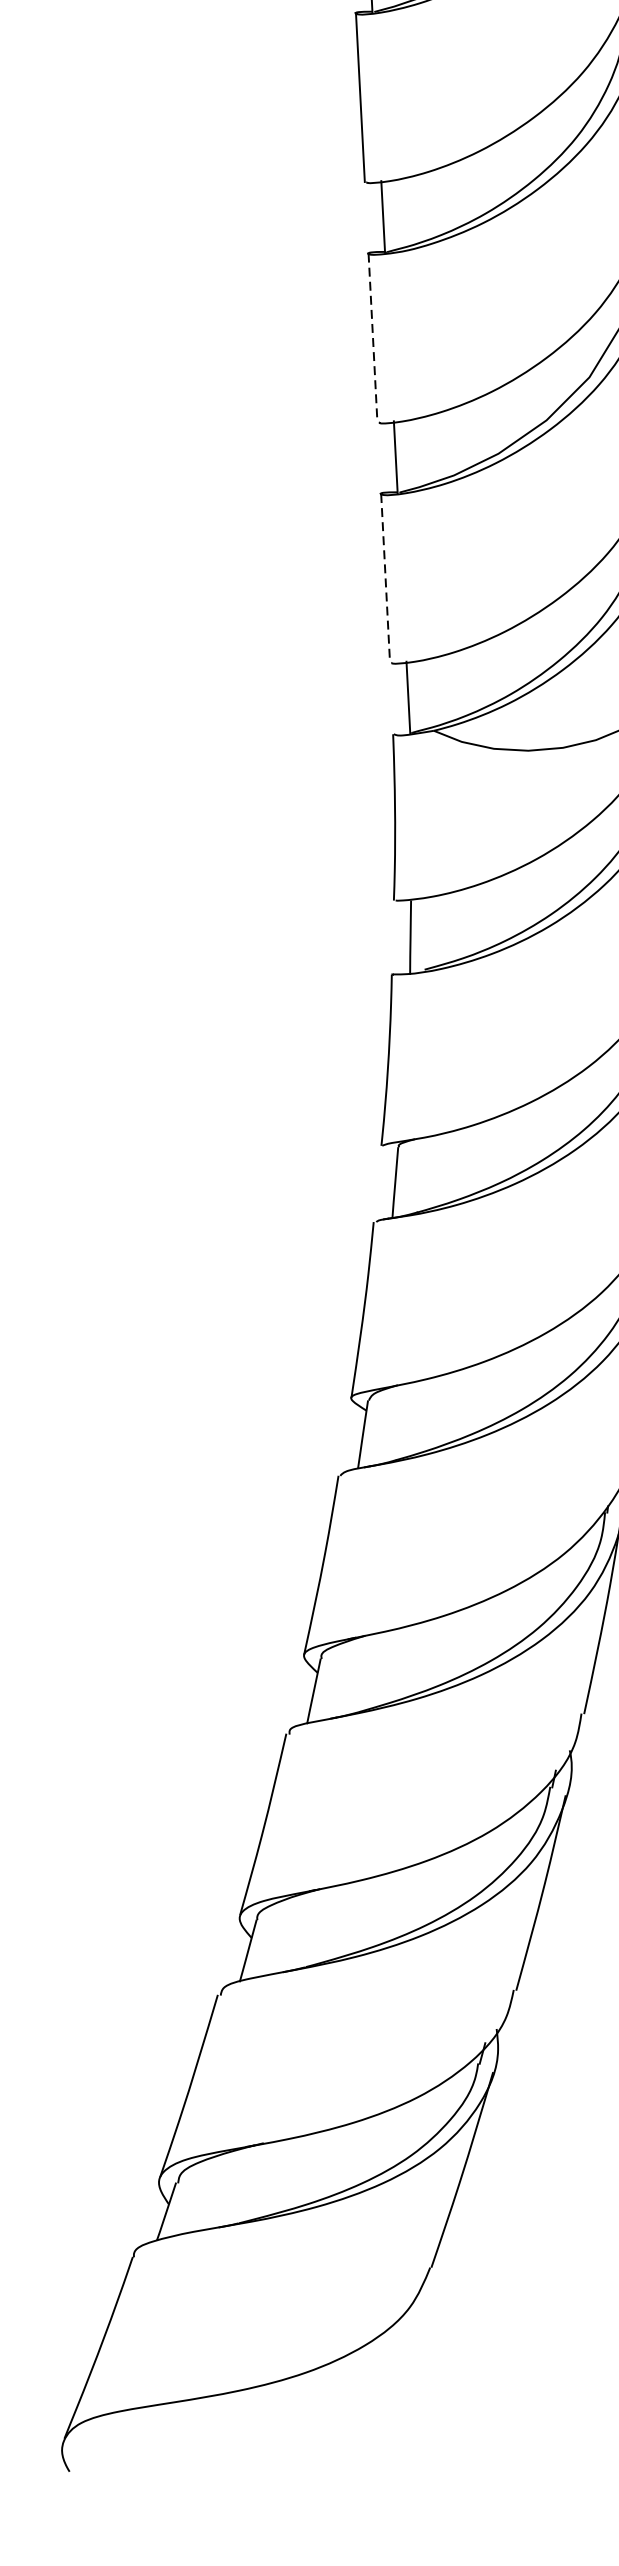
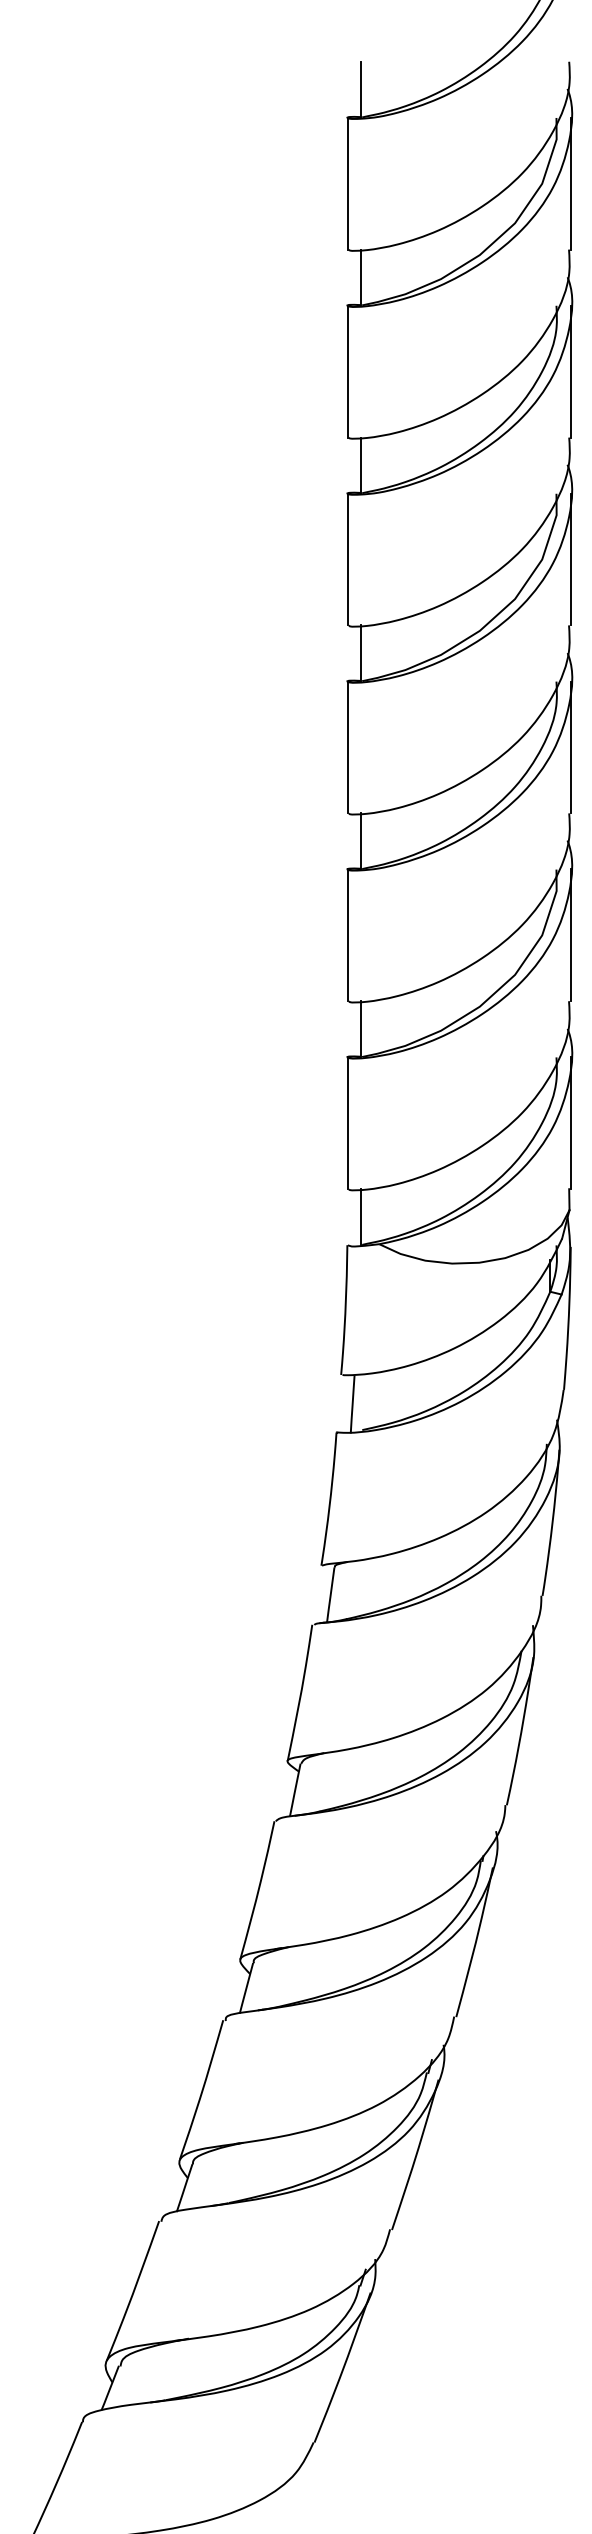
line: (372, 338) -> (347, 935), dashed -> solid
line: (385, 578) -> (347, 1123), dashed -> solid

